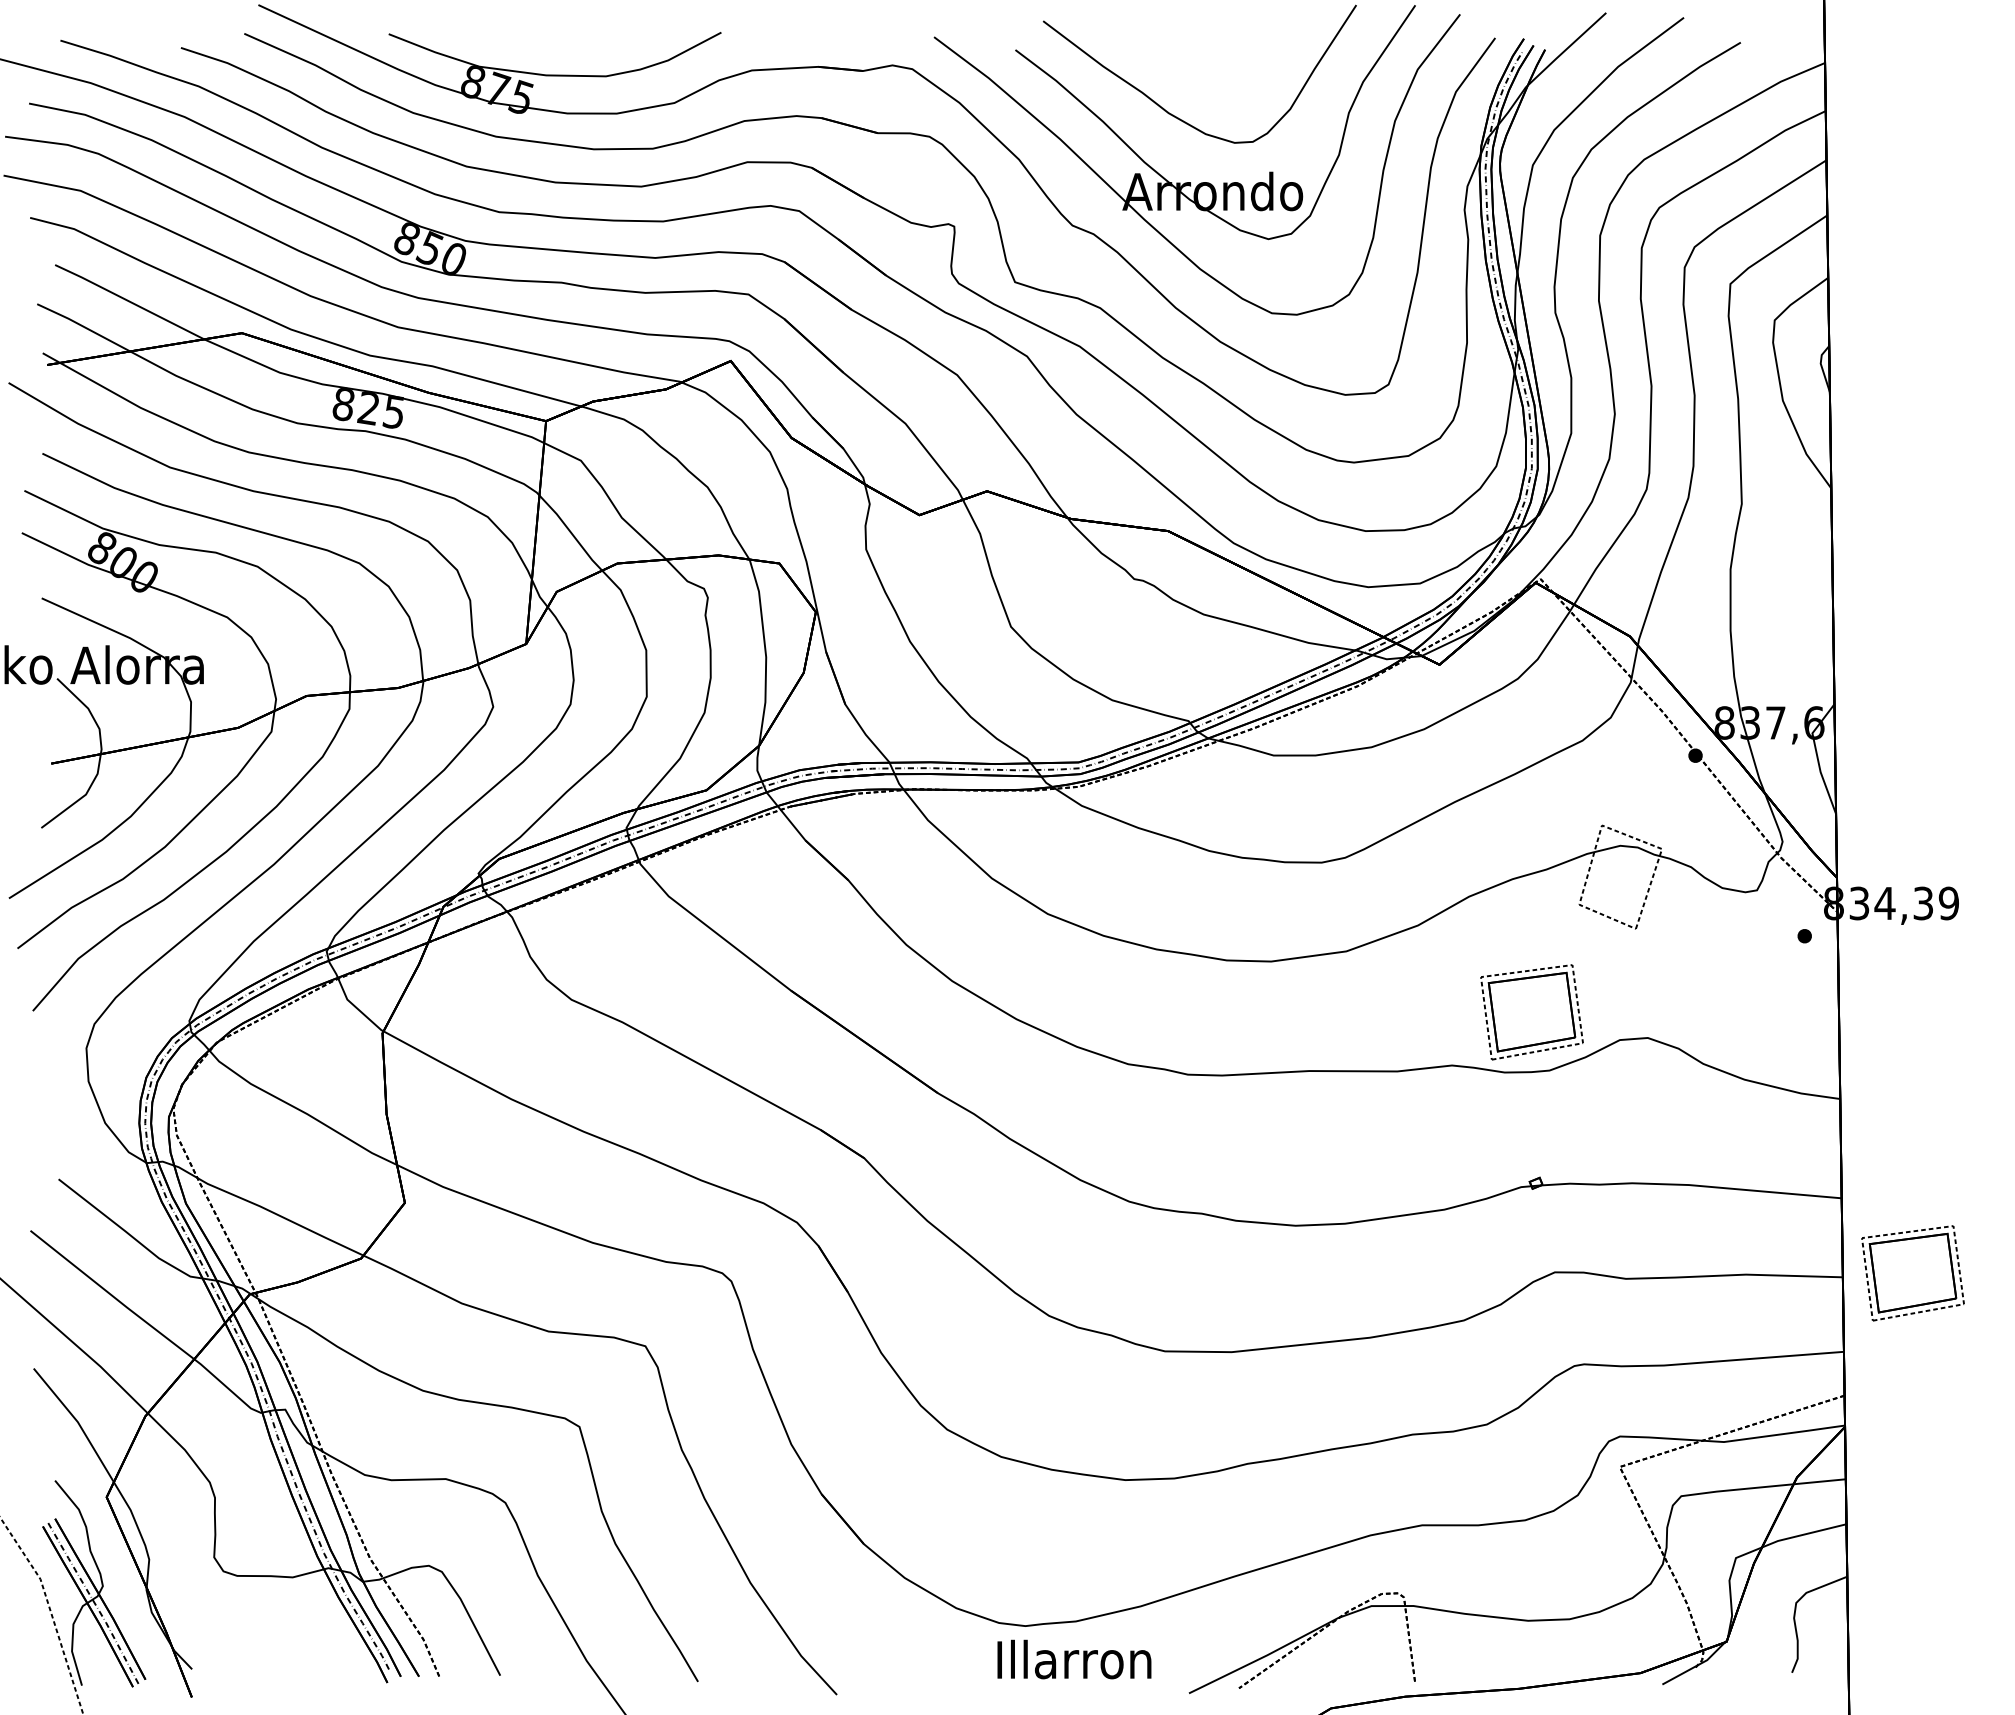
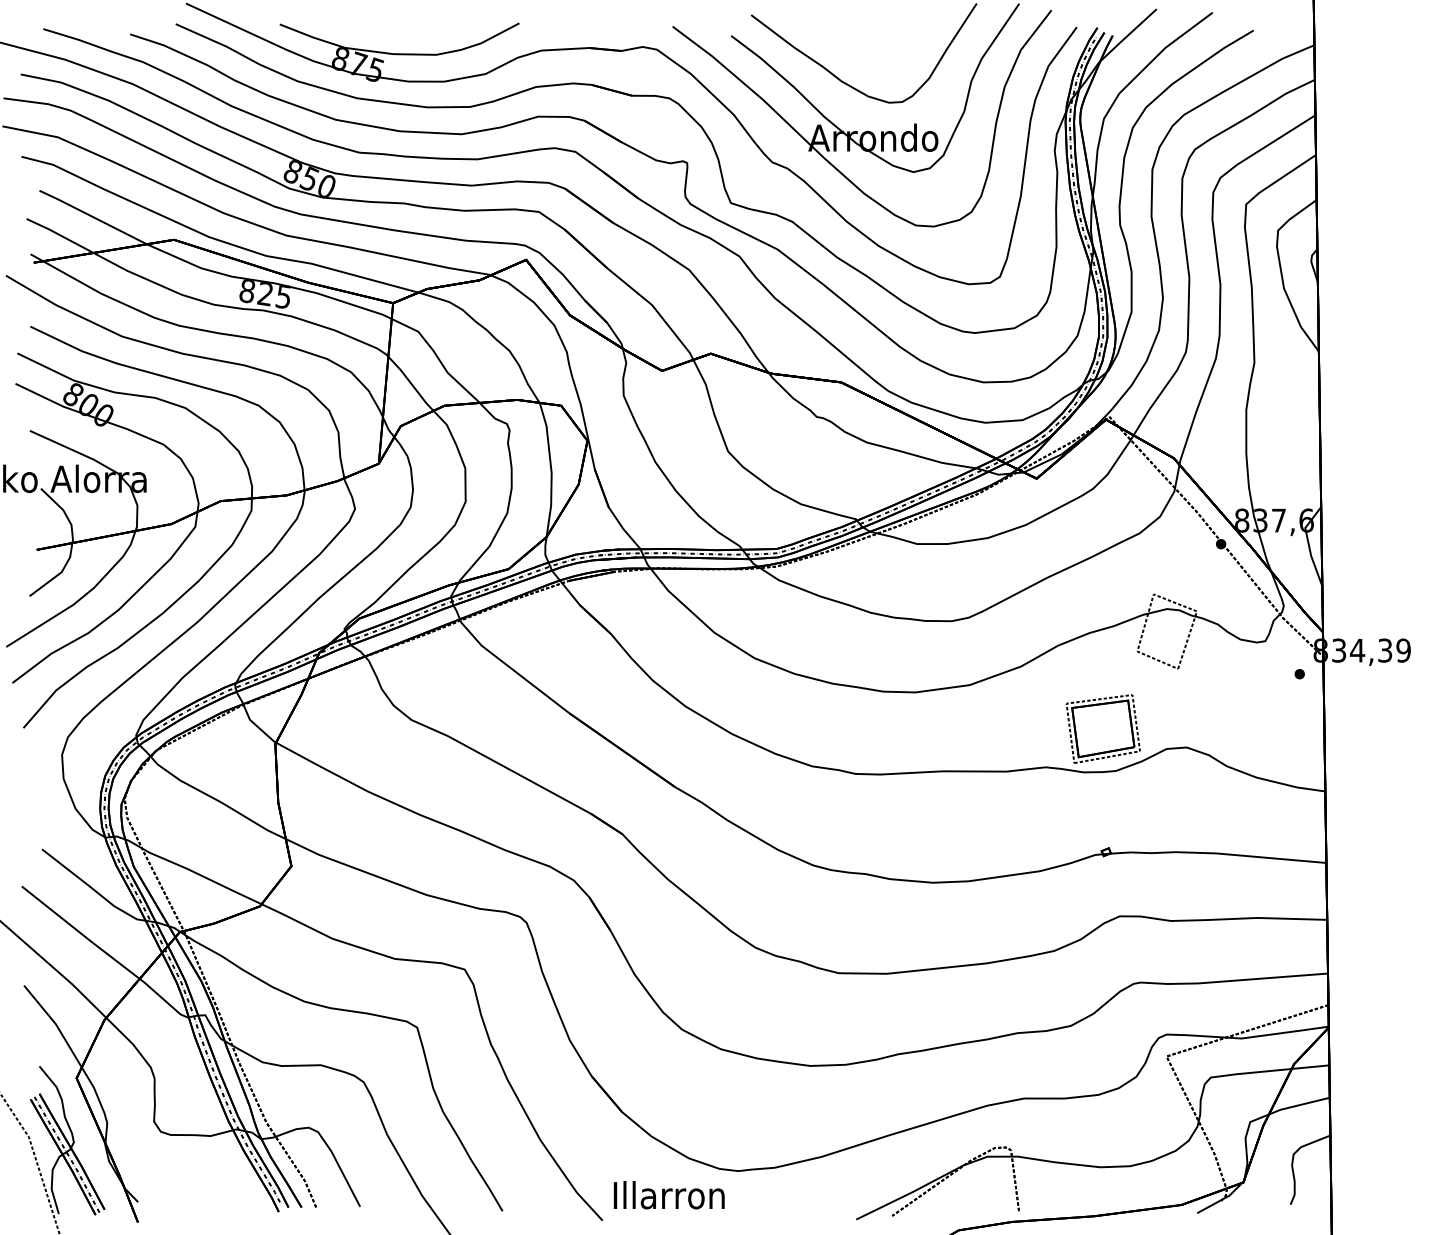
part: (1912, 1273) -> (1377, 917), removed
text: (1074, 1659) -> (669, 1195), moved

